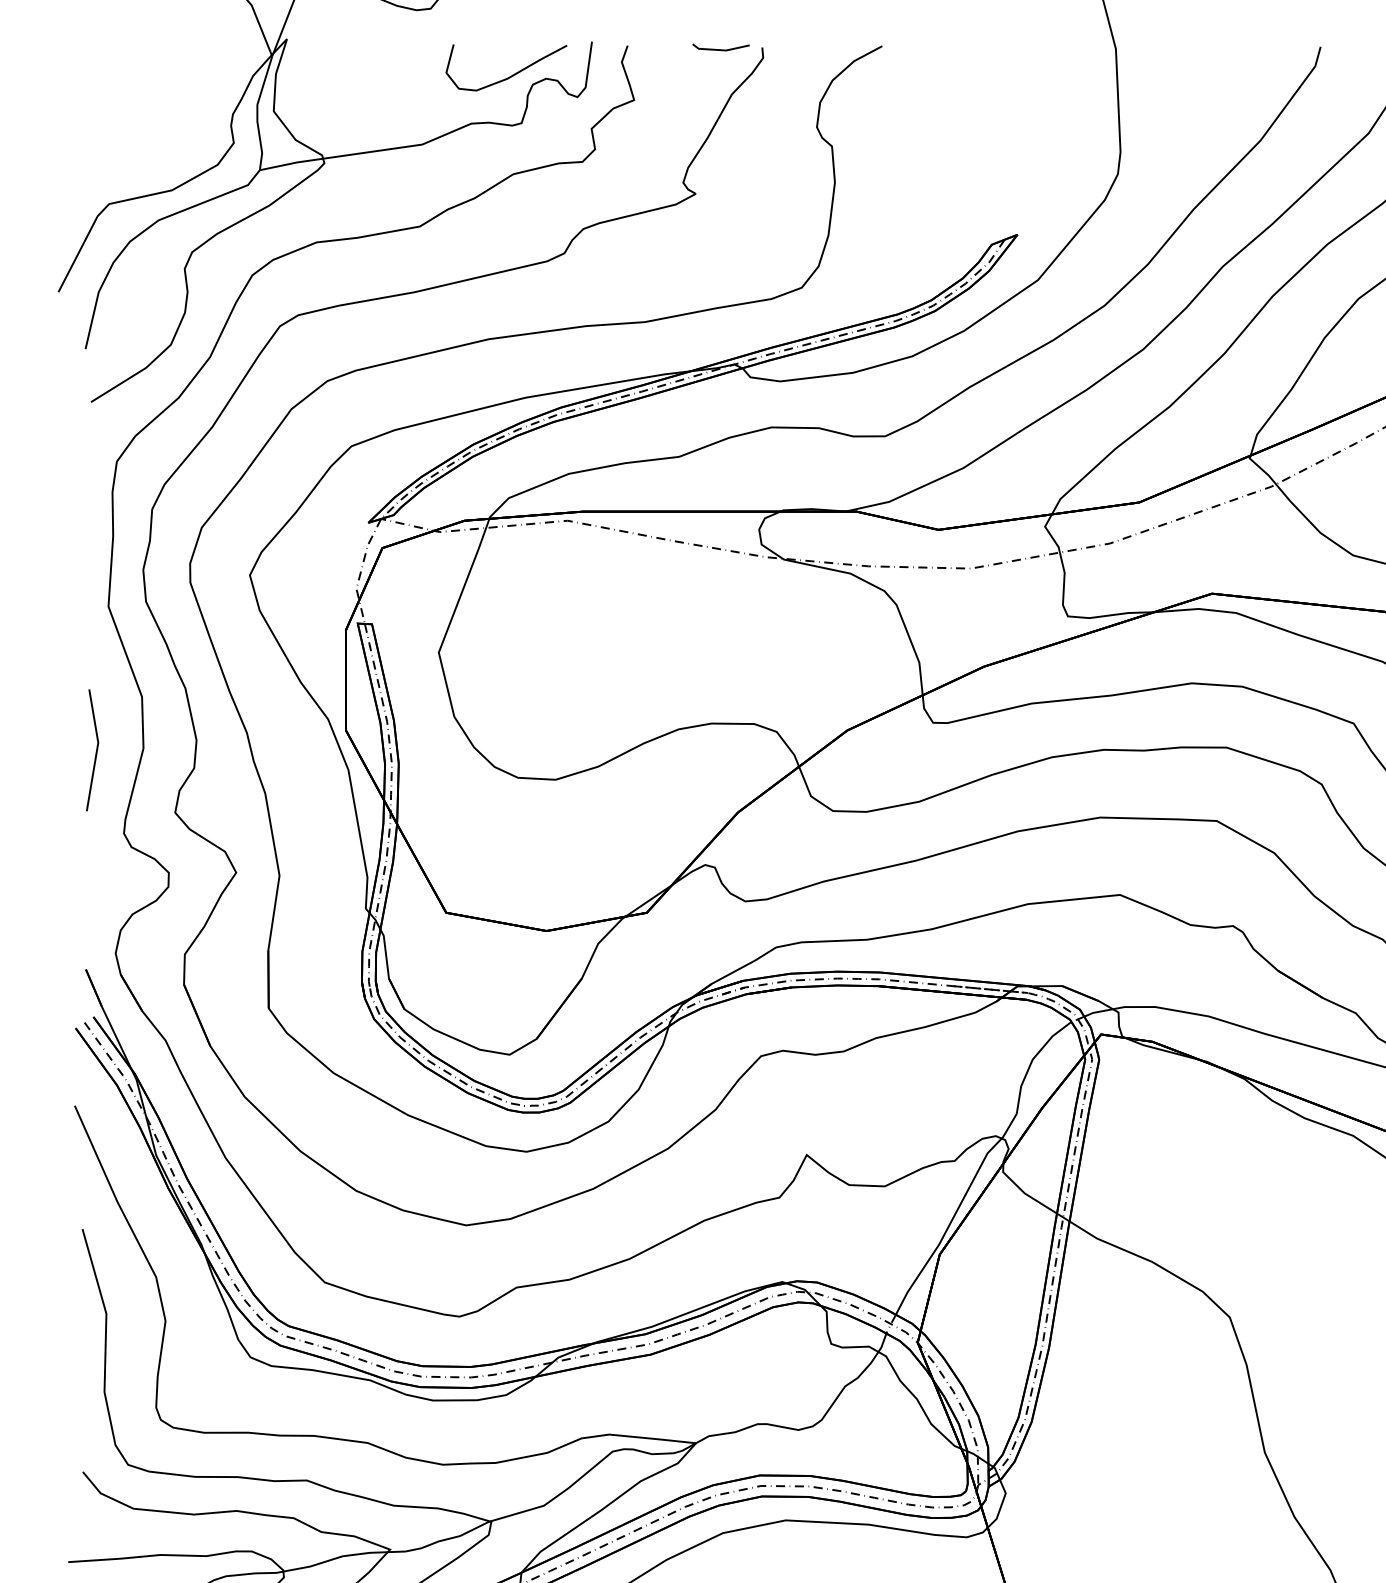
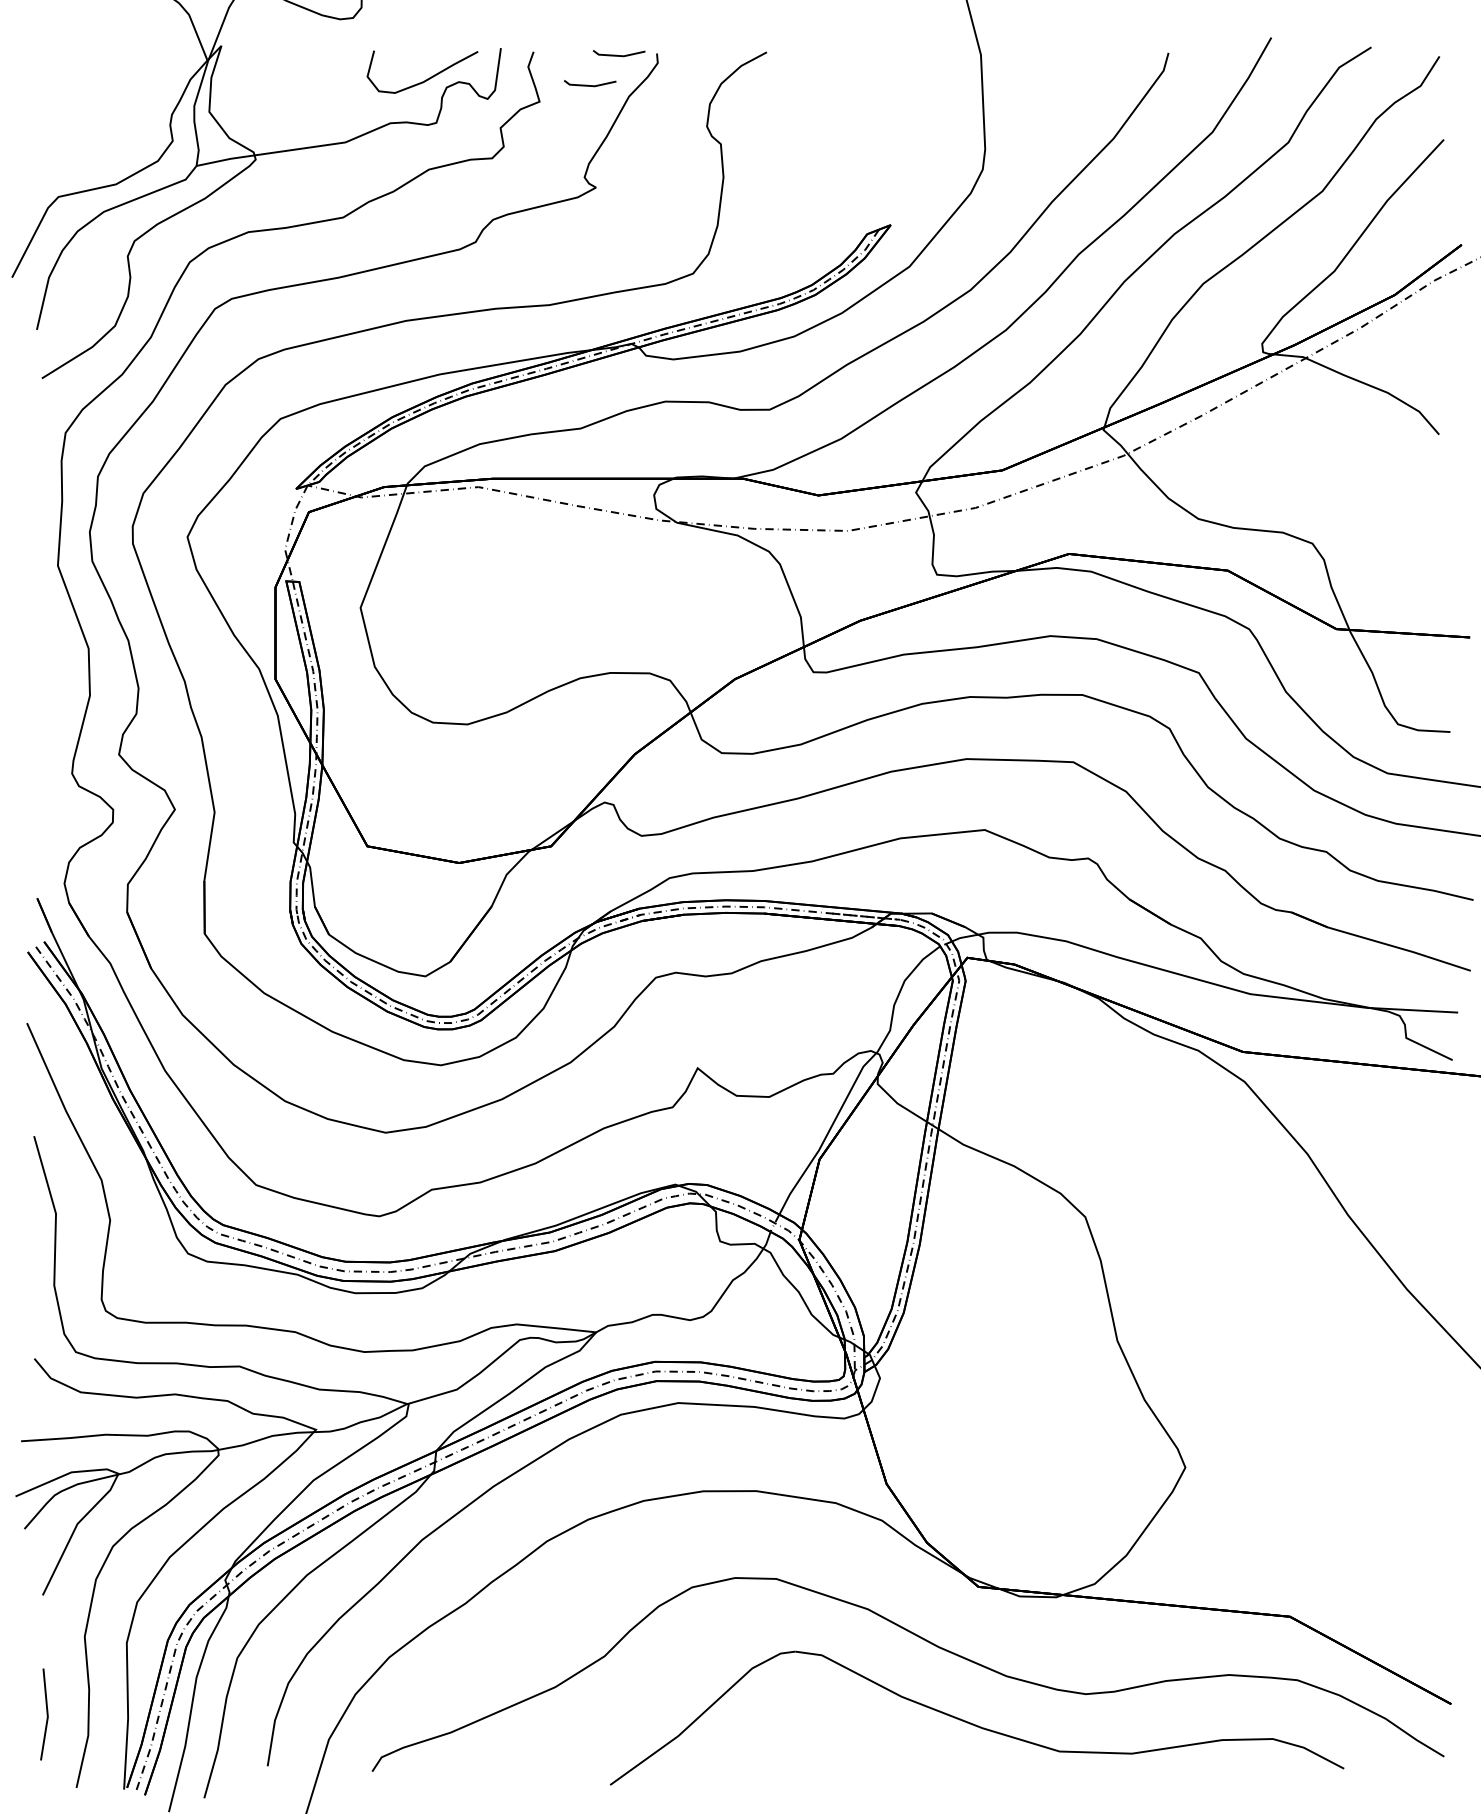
line: (688, 82) -> (589, 85), added
line: (96, 750) -> (46, 697), removed

